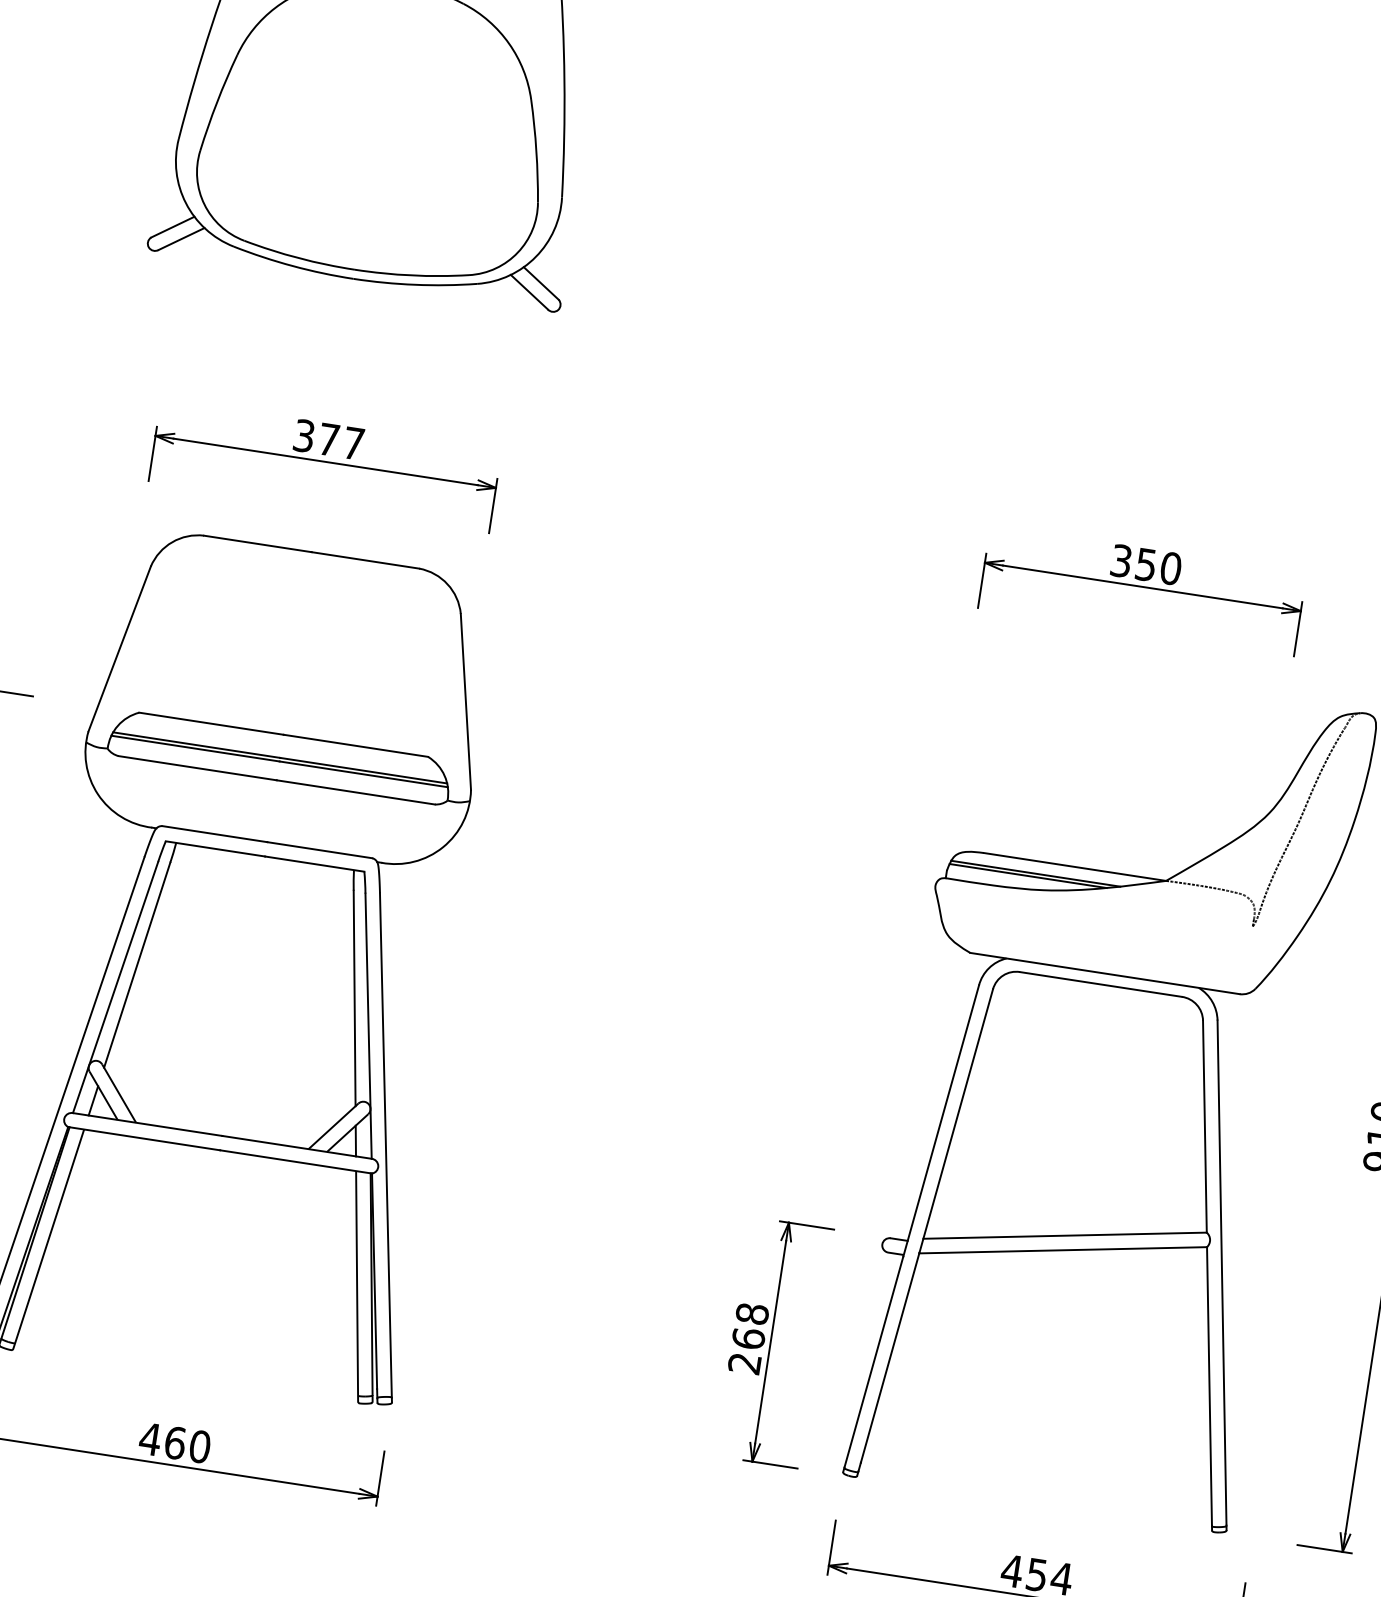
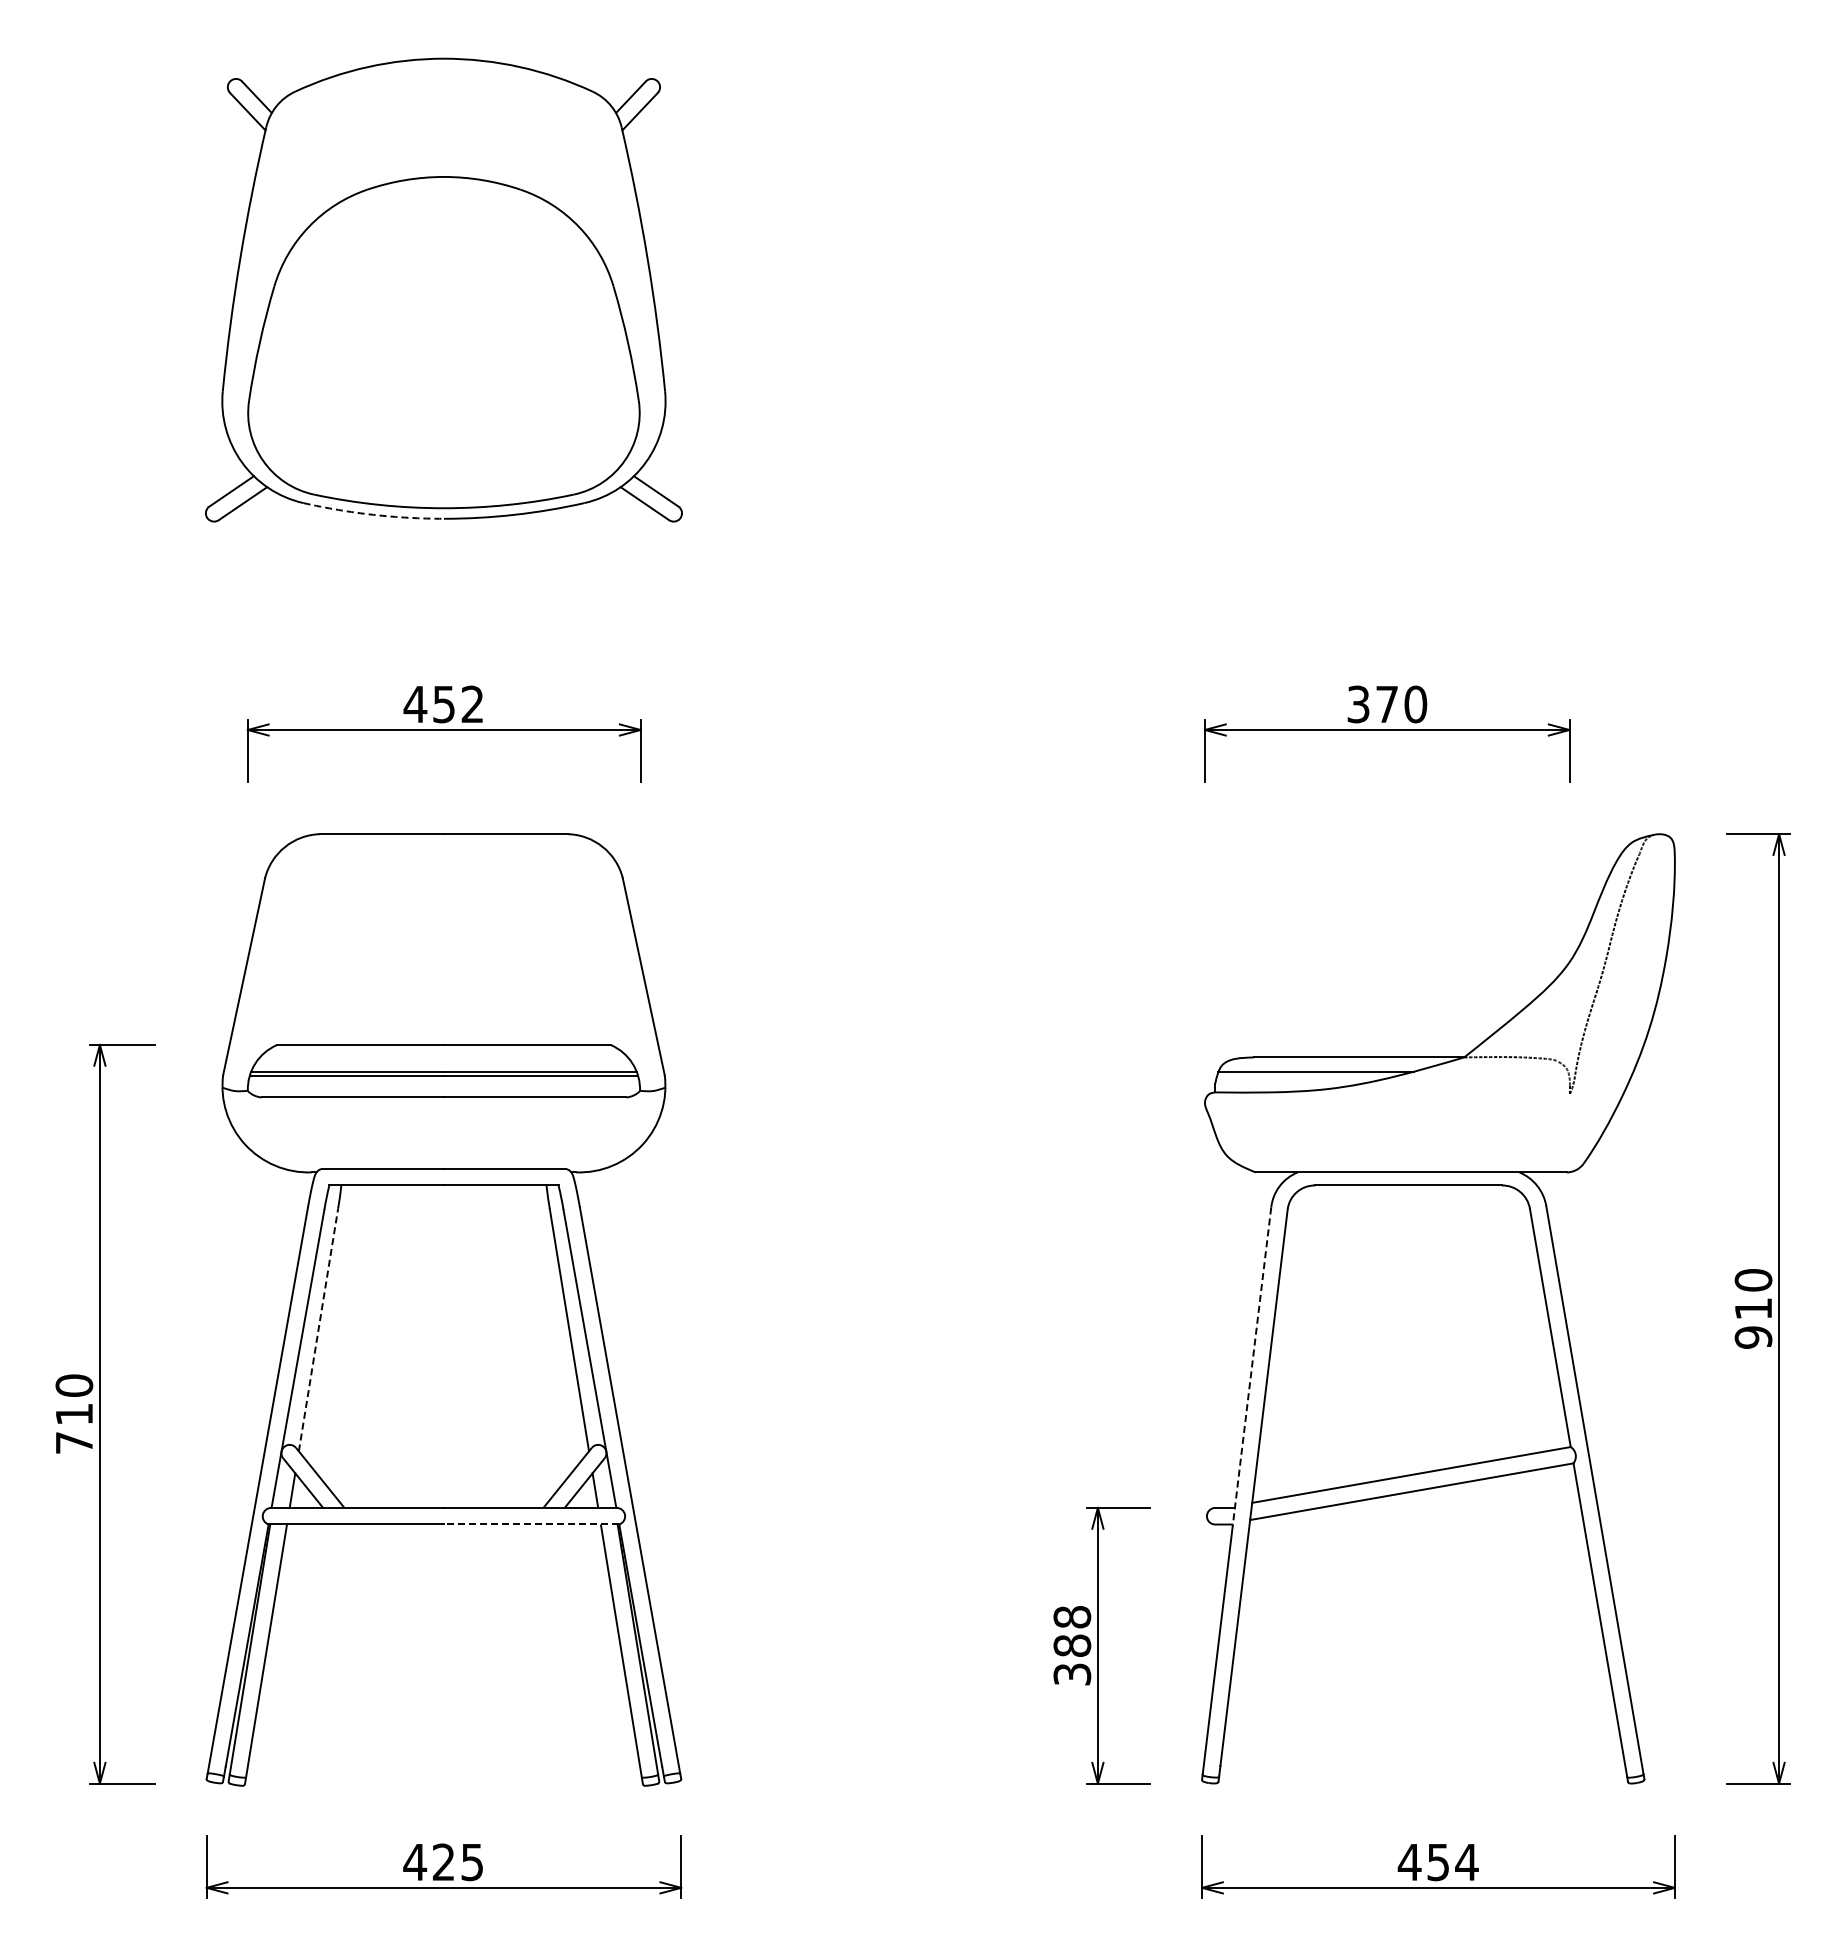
arc: (293, 265) -> (373, 514), solid -> dashed
text: (328, 439) -> (443, 704), 377 -> 452
text: (1145, 564) -> (1386, 704), 350 -> 370
line: (1027, 875) -> (1307, 1075), removed
line: (137, 965) -> (318, 1330), solid -> dashed
line: (940, 1121) -> (1251, 1367), solid -> dashed
line: (296, 1161) -> (531, 1524), solid -> dashed
text: (746, 1350) -> (1072, 1659), 268 -> 388
text: (187, 1445) -> (457, 1862), 460 -> 425

